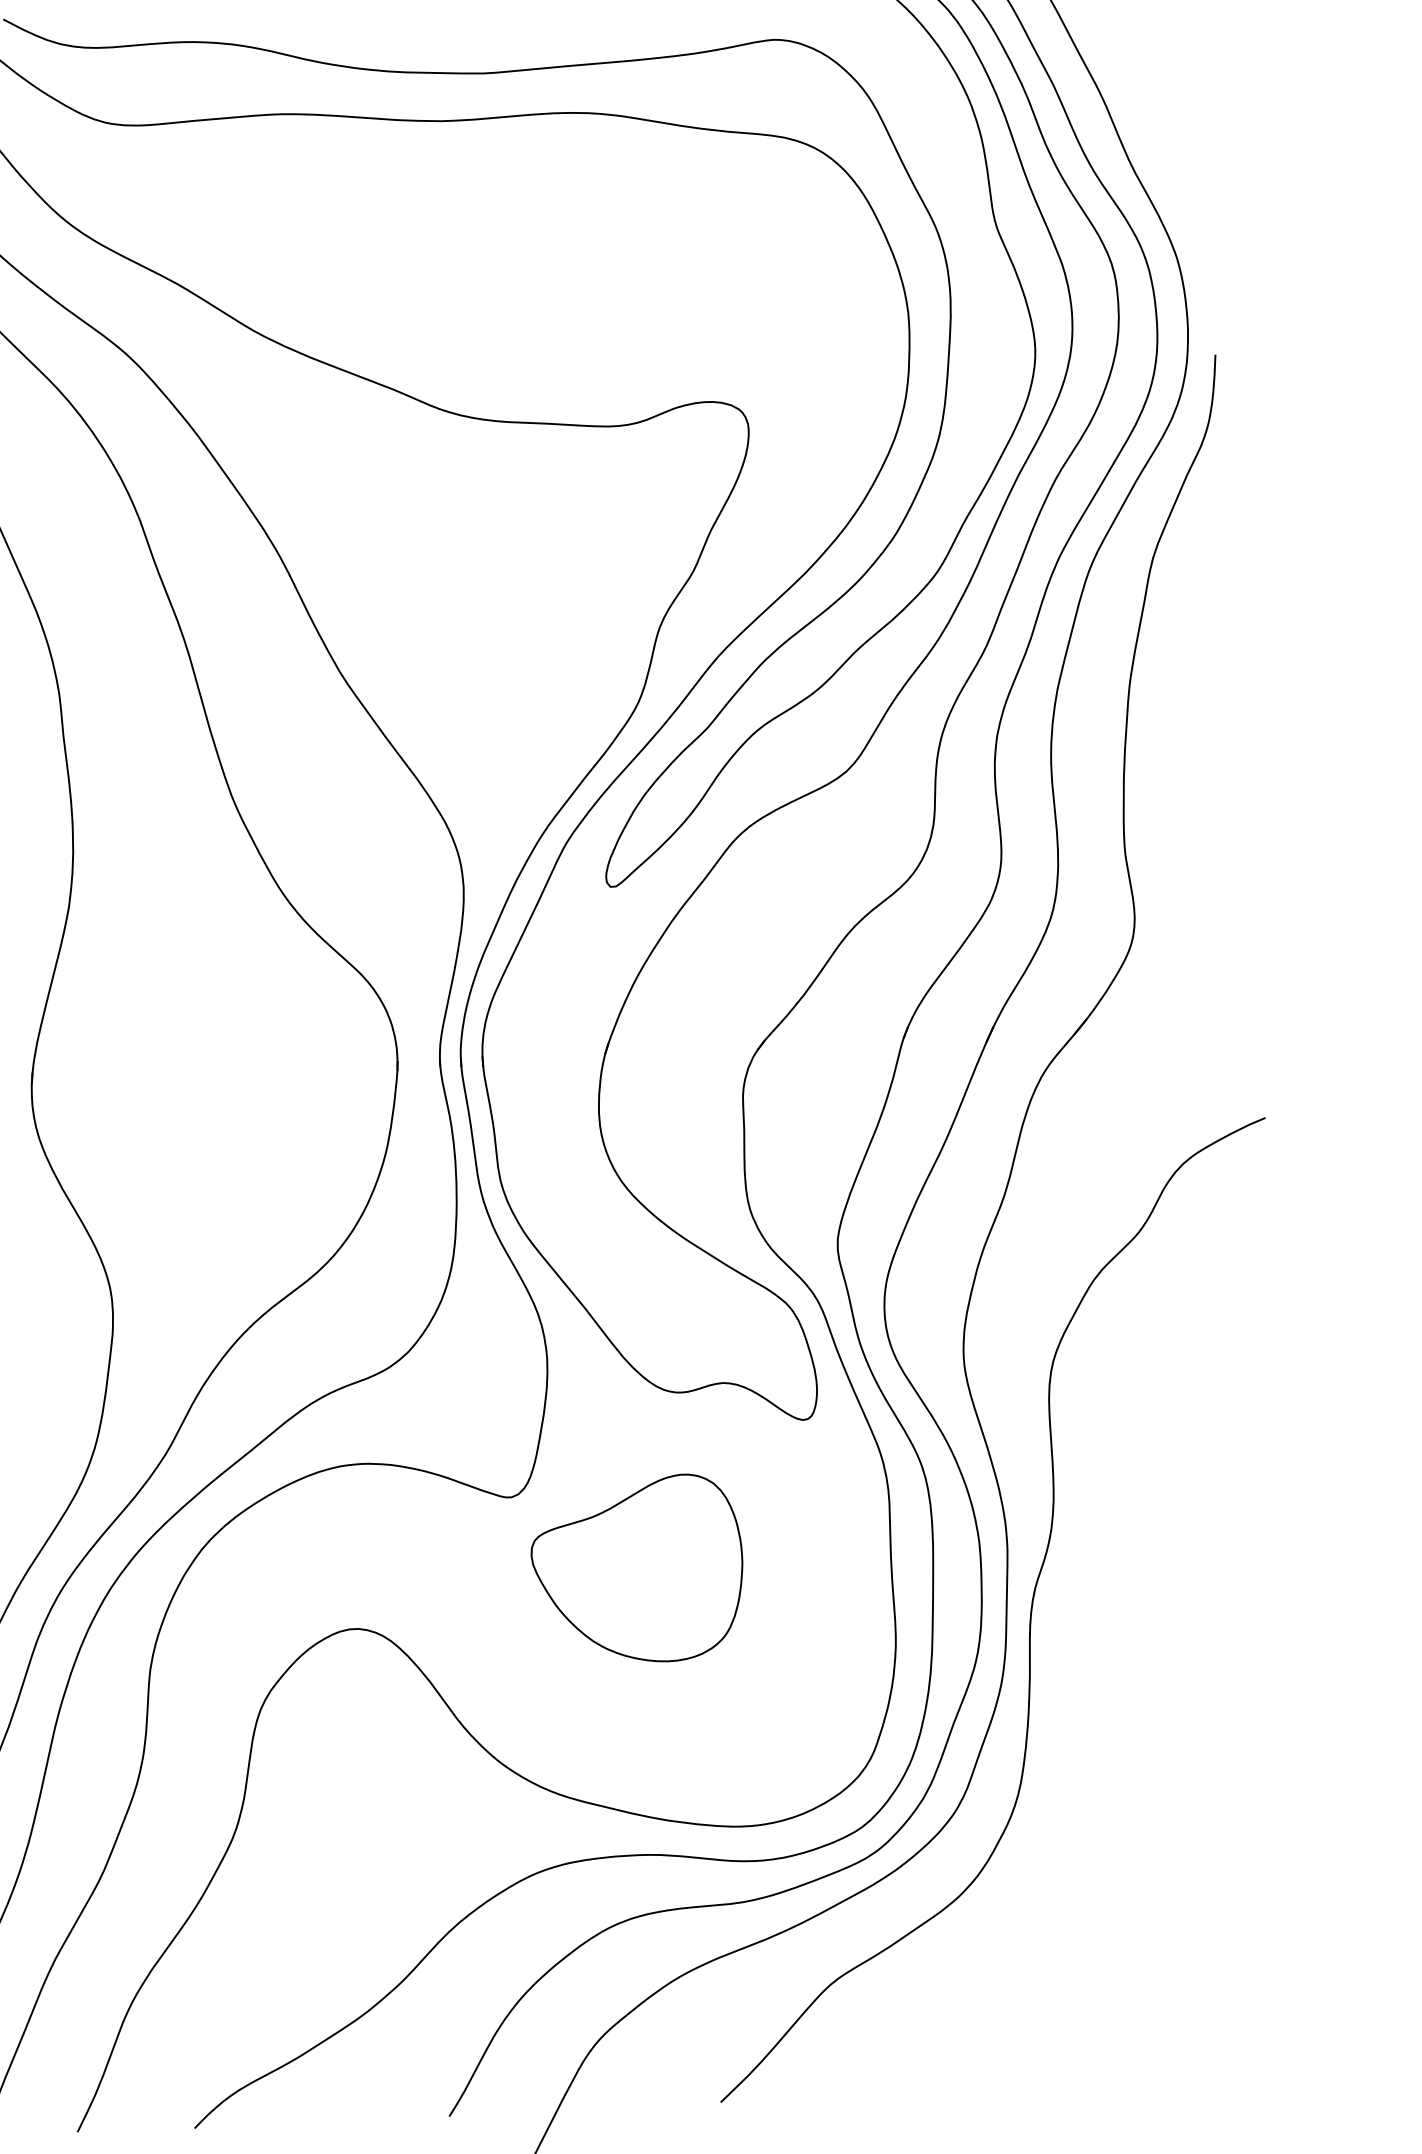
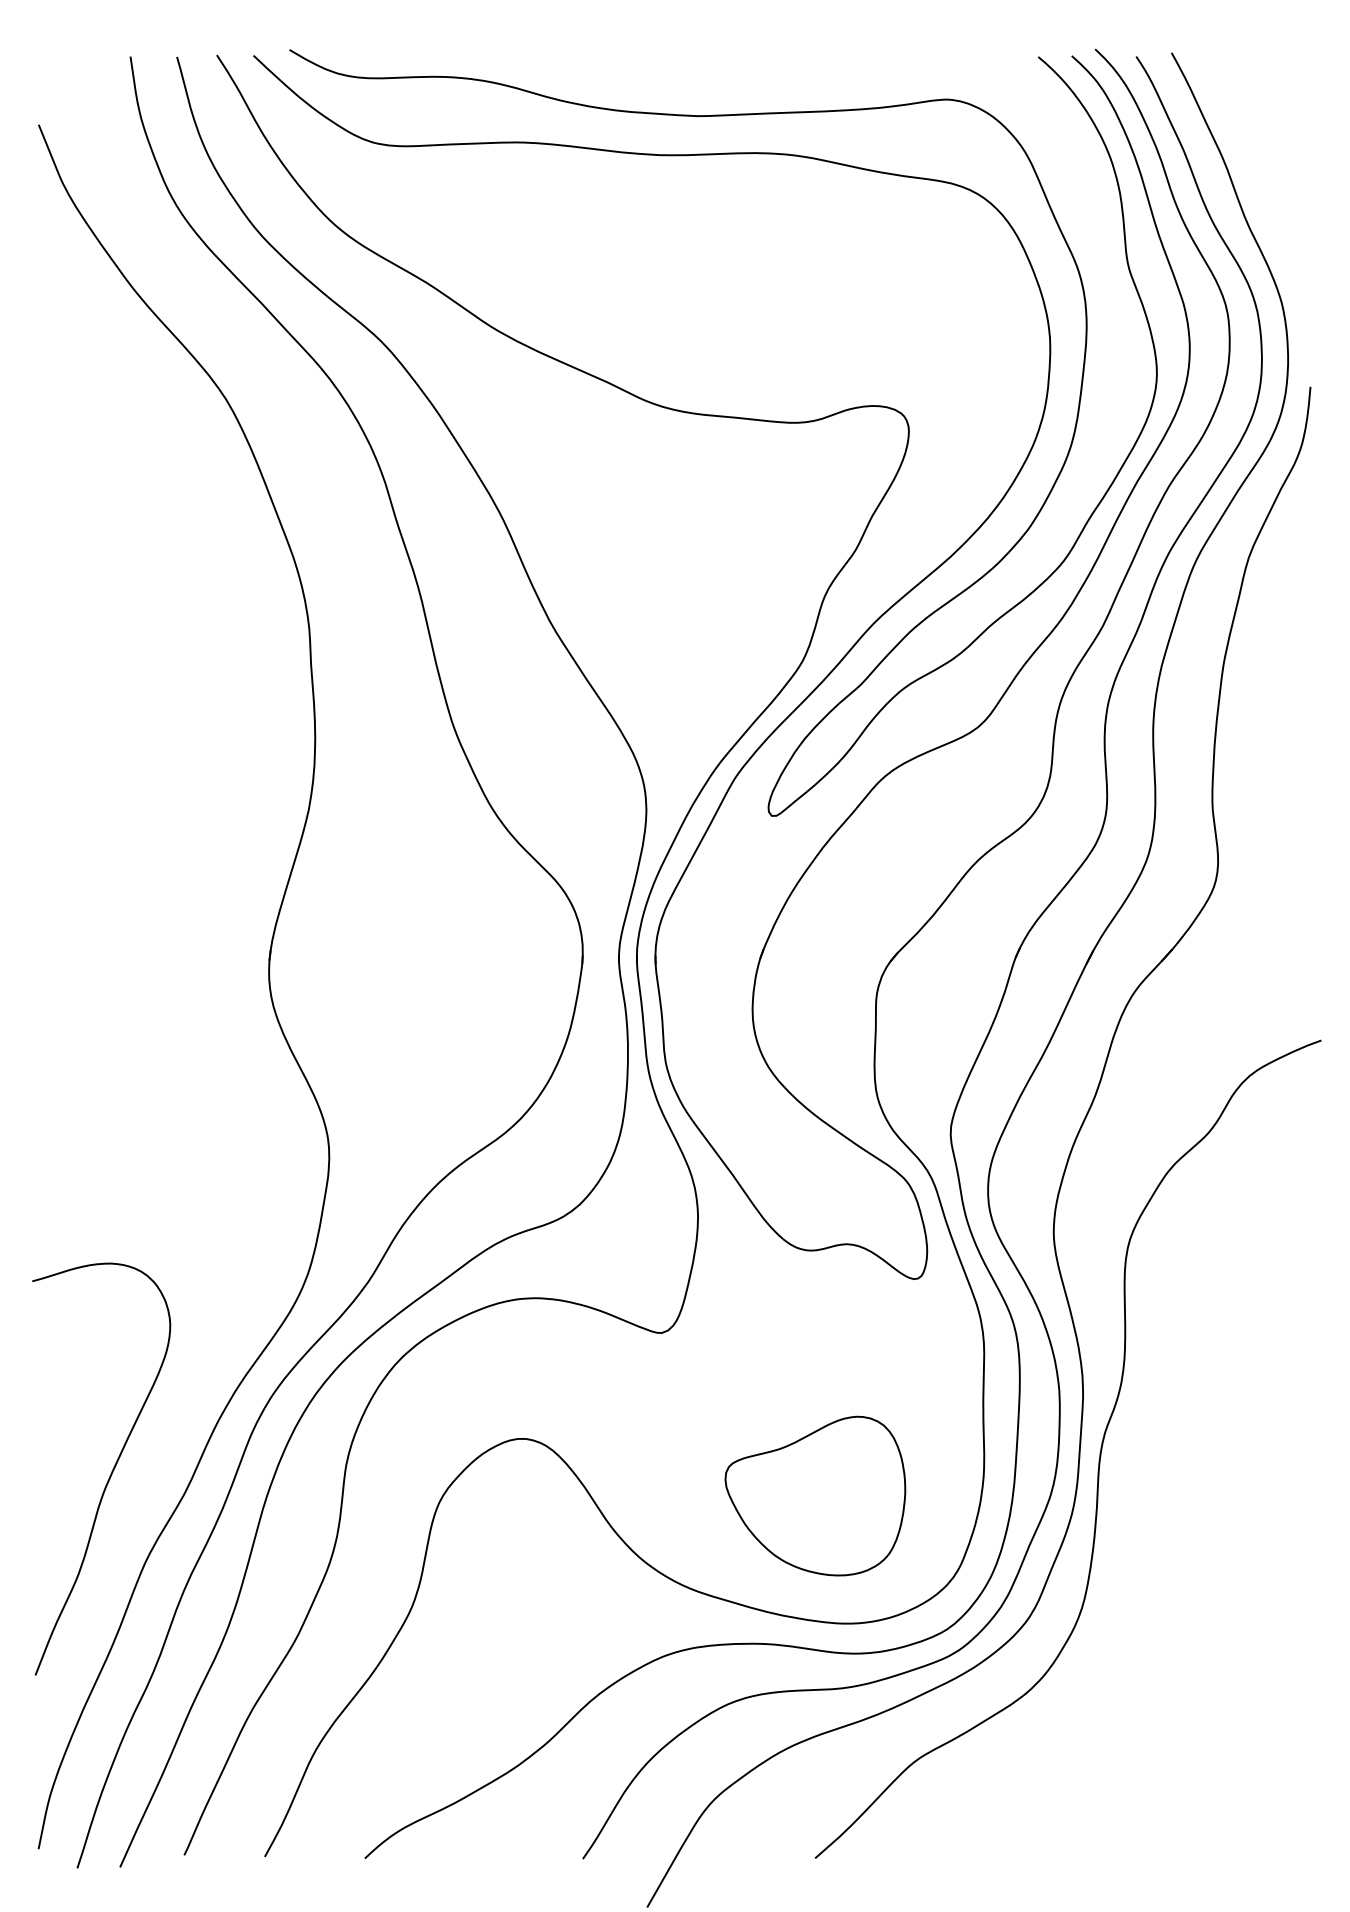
part: (637, 1569) -> (815, 1495), moved

